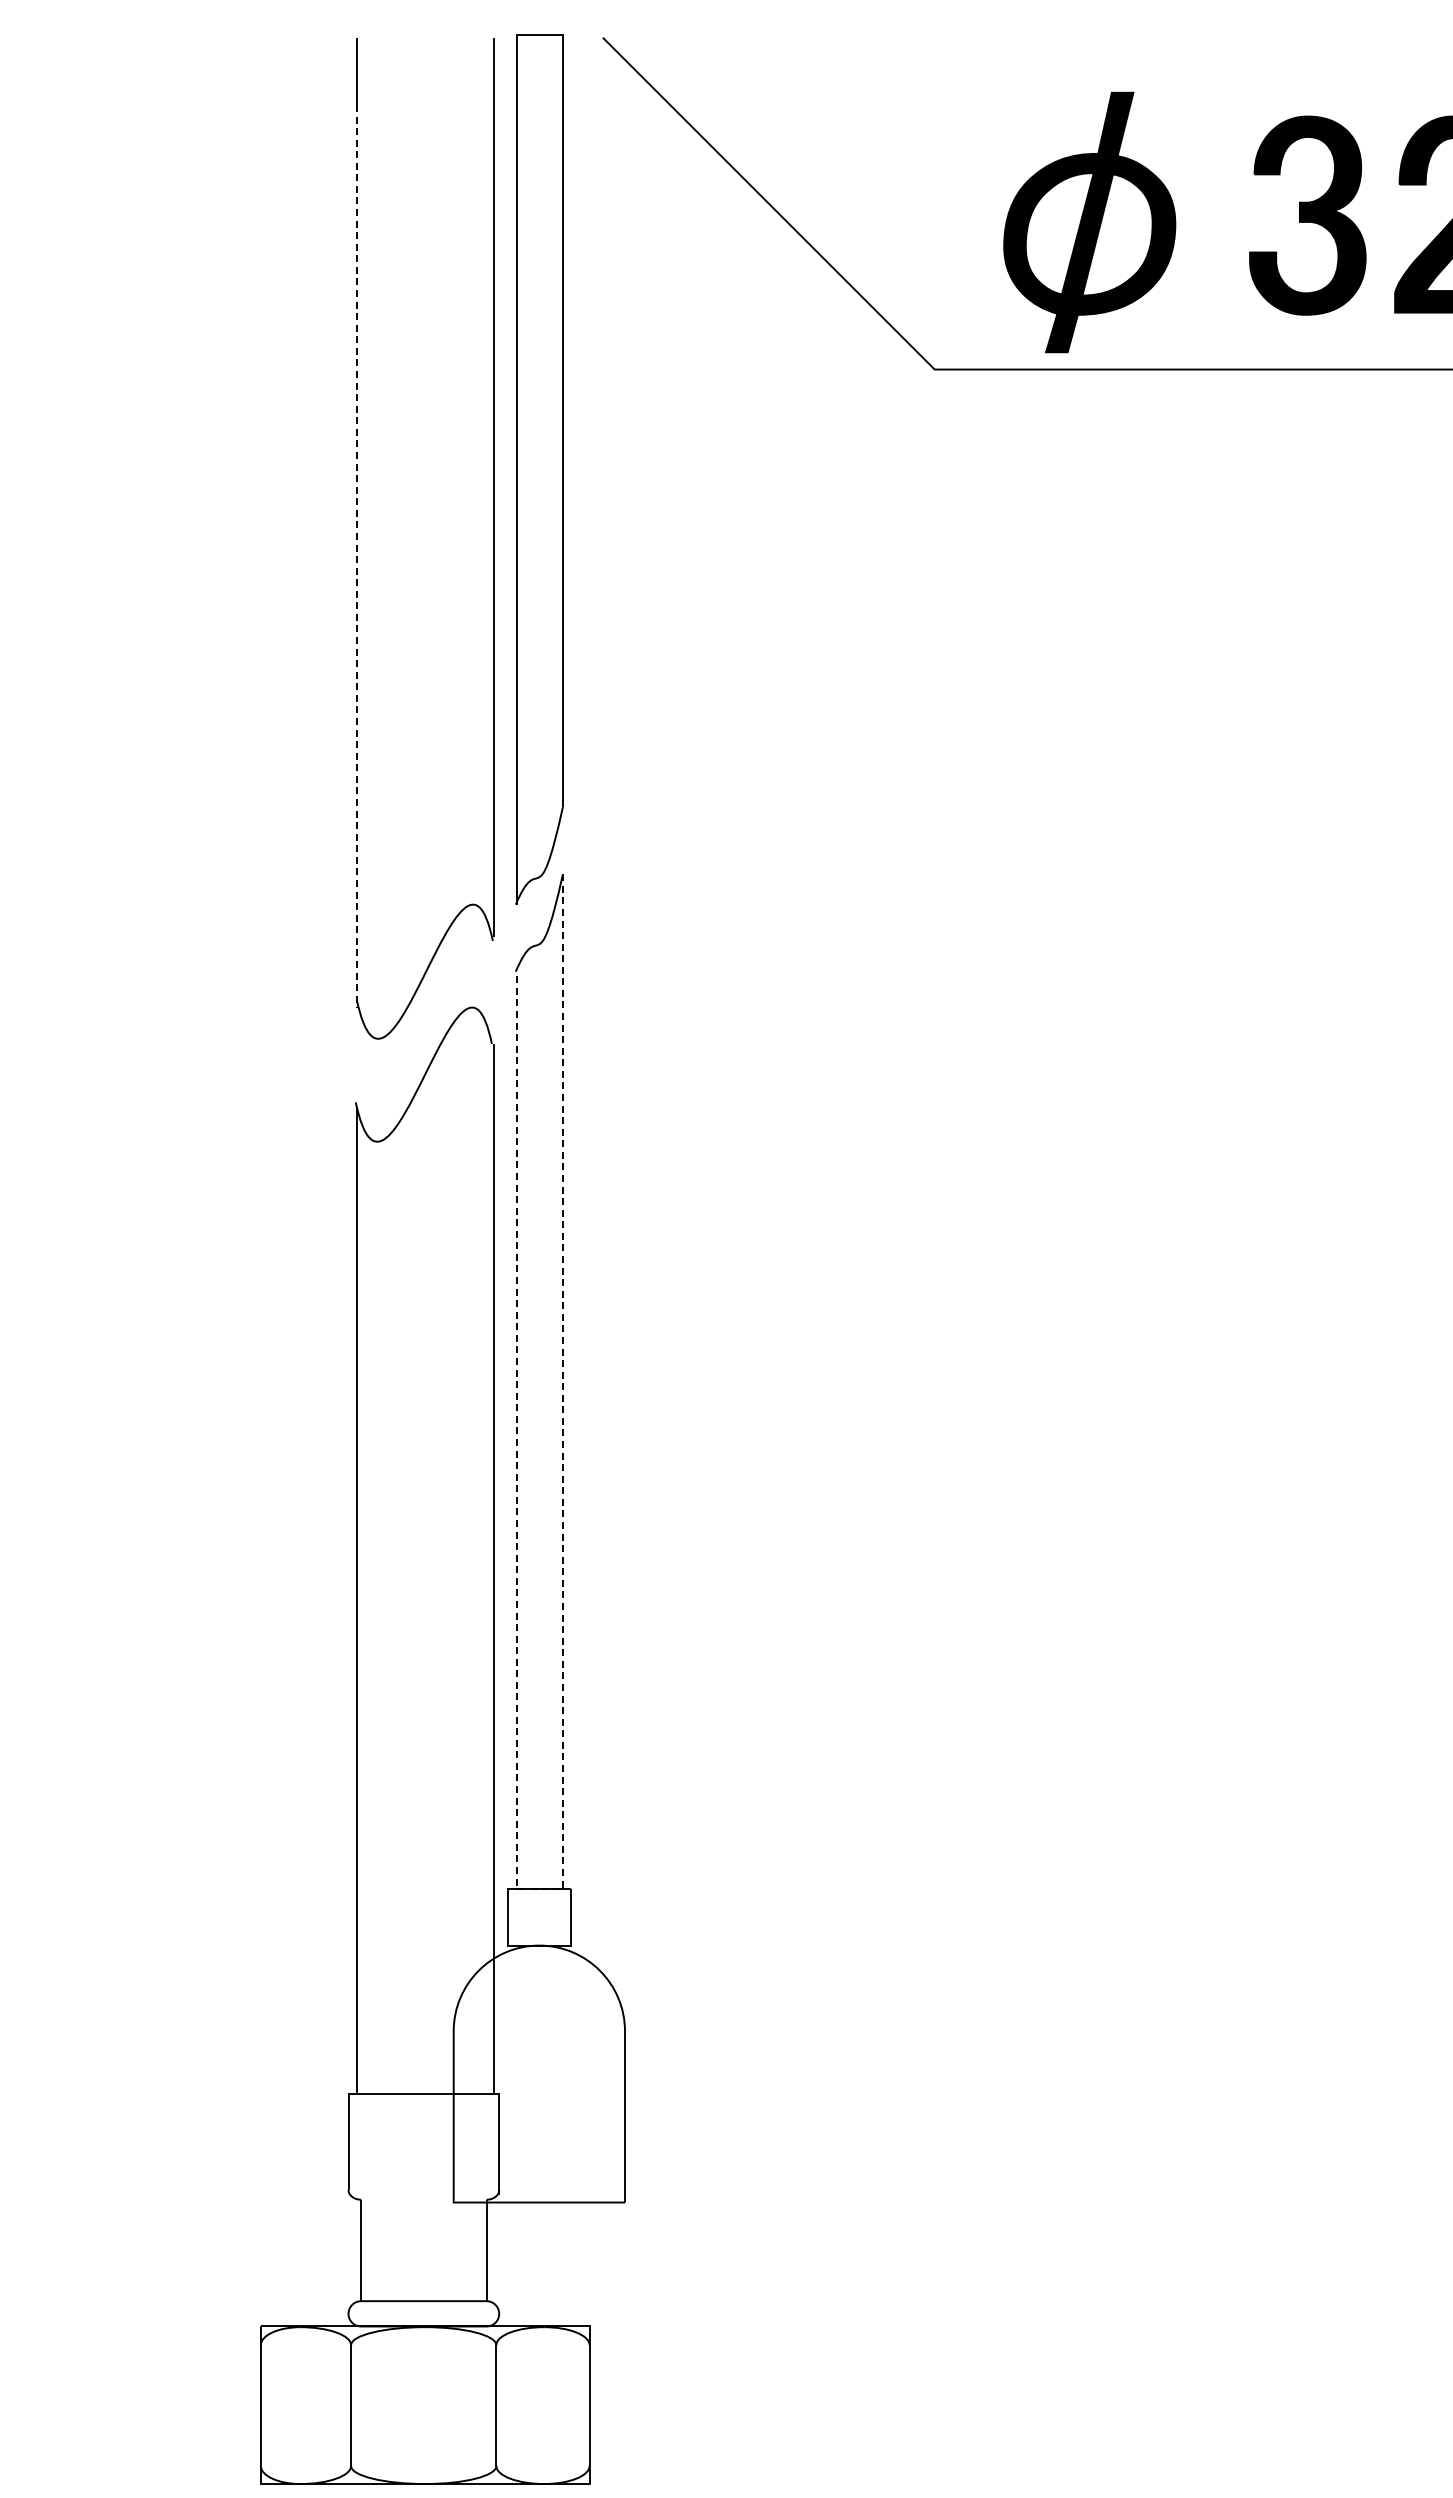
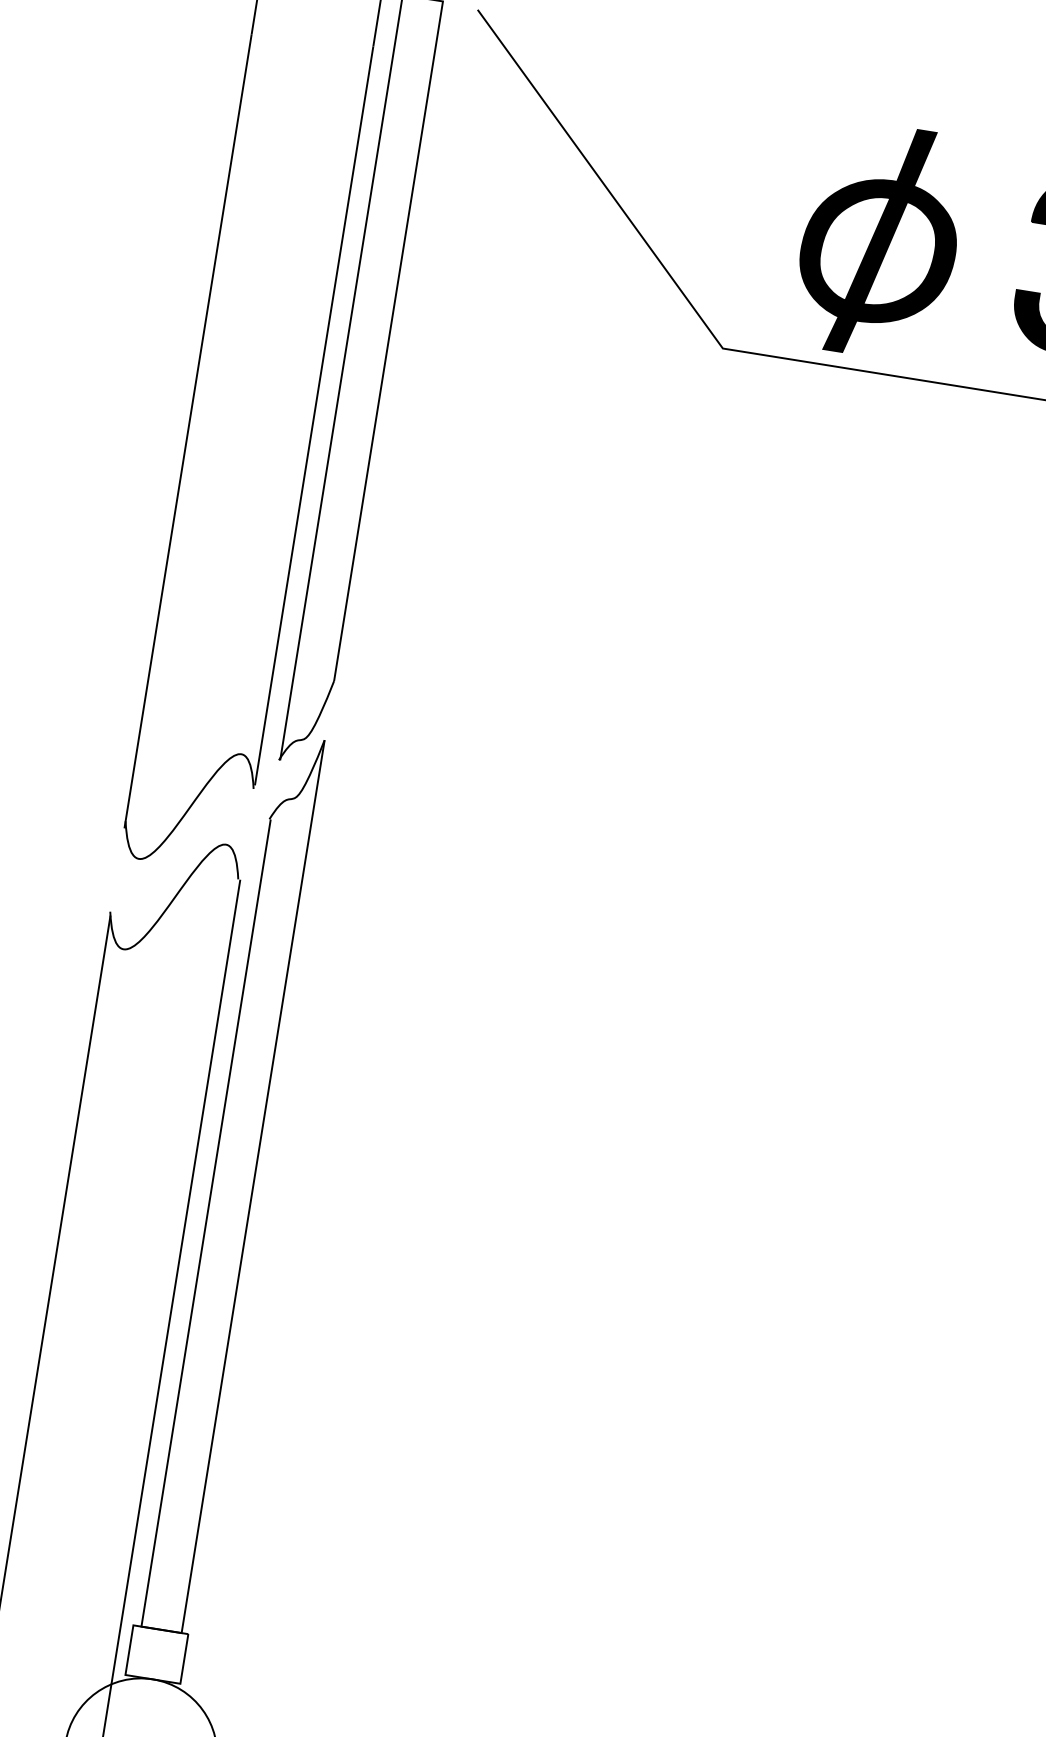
line: (356, 556) -> (187, 431), dashed -> solid
line: (562, 1865) -> (184, 1612), dashed -> solid

